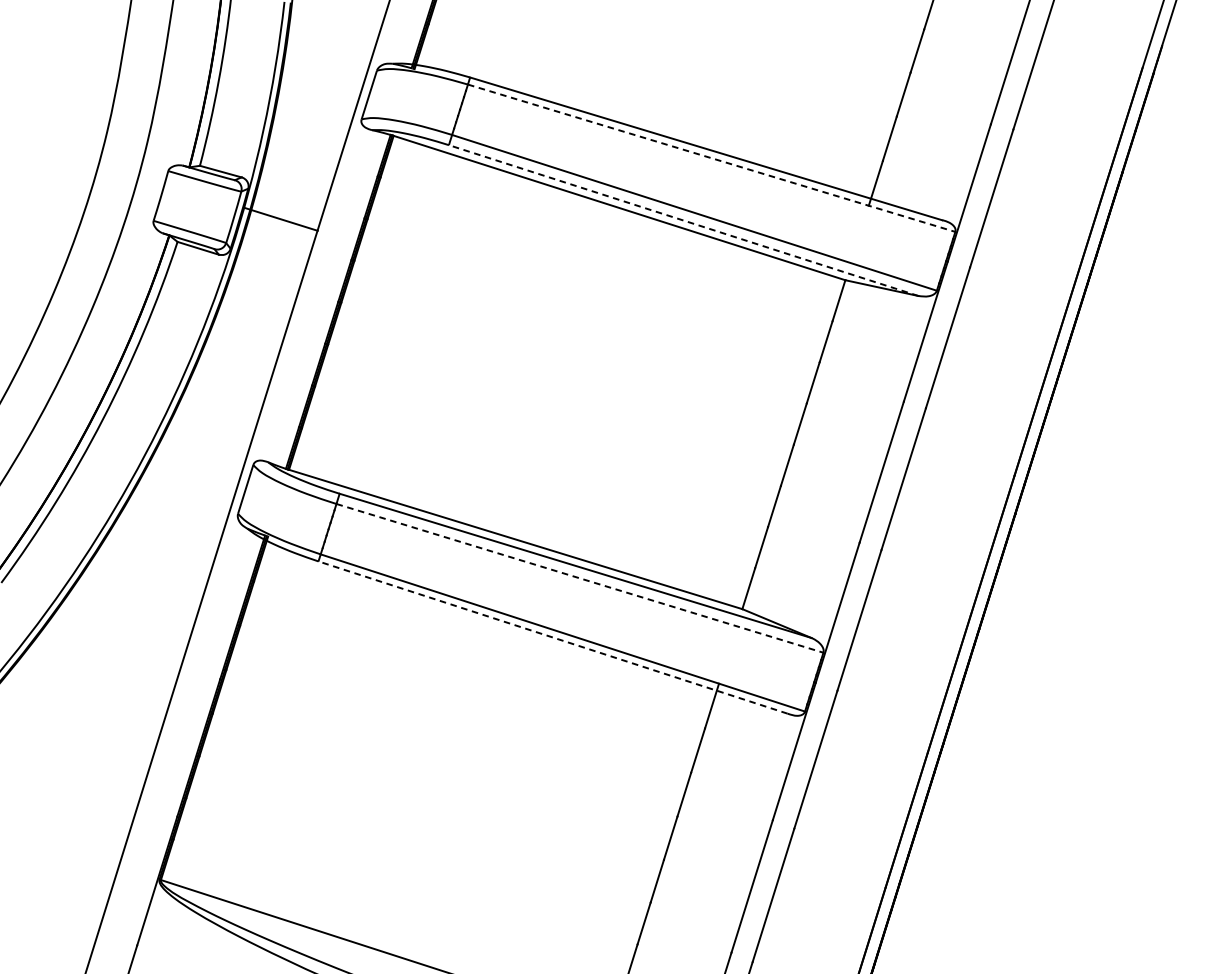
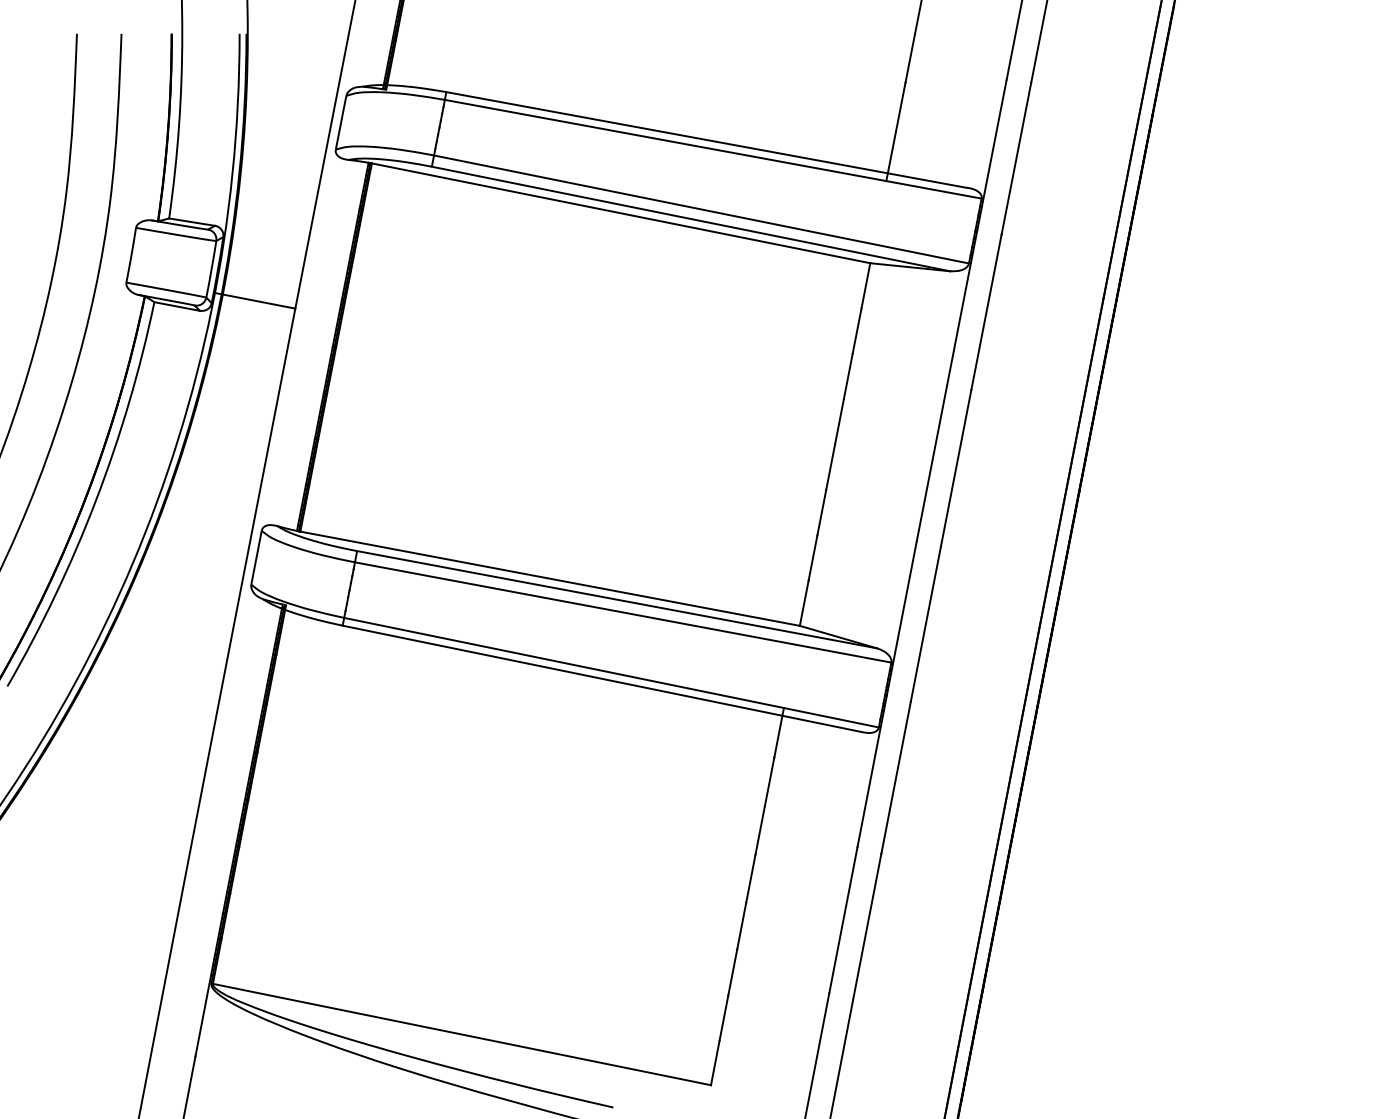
line: (711, 158) -> (713, 149), dashed -> solid
line: (281, 219) -> (255, 300), moved
line: (683, 220) -> (690, 218), dashed -> solid
line: (580, 578) -> (623, 612), dashed -> solid
line: (552, 637) -> (601, 678), dashed -> solid

